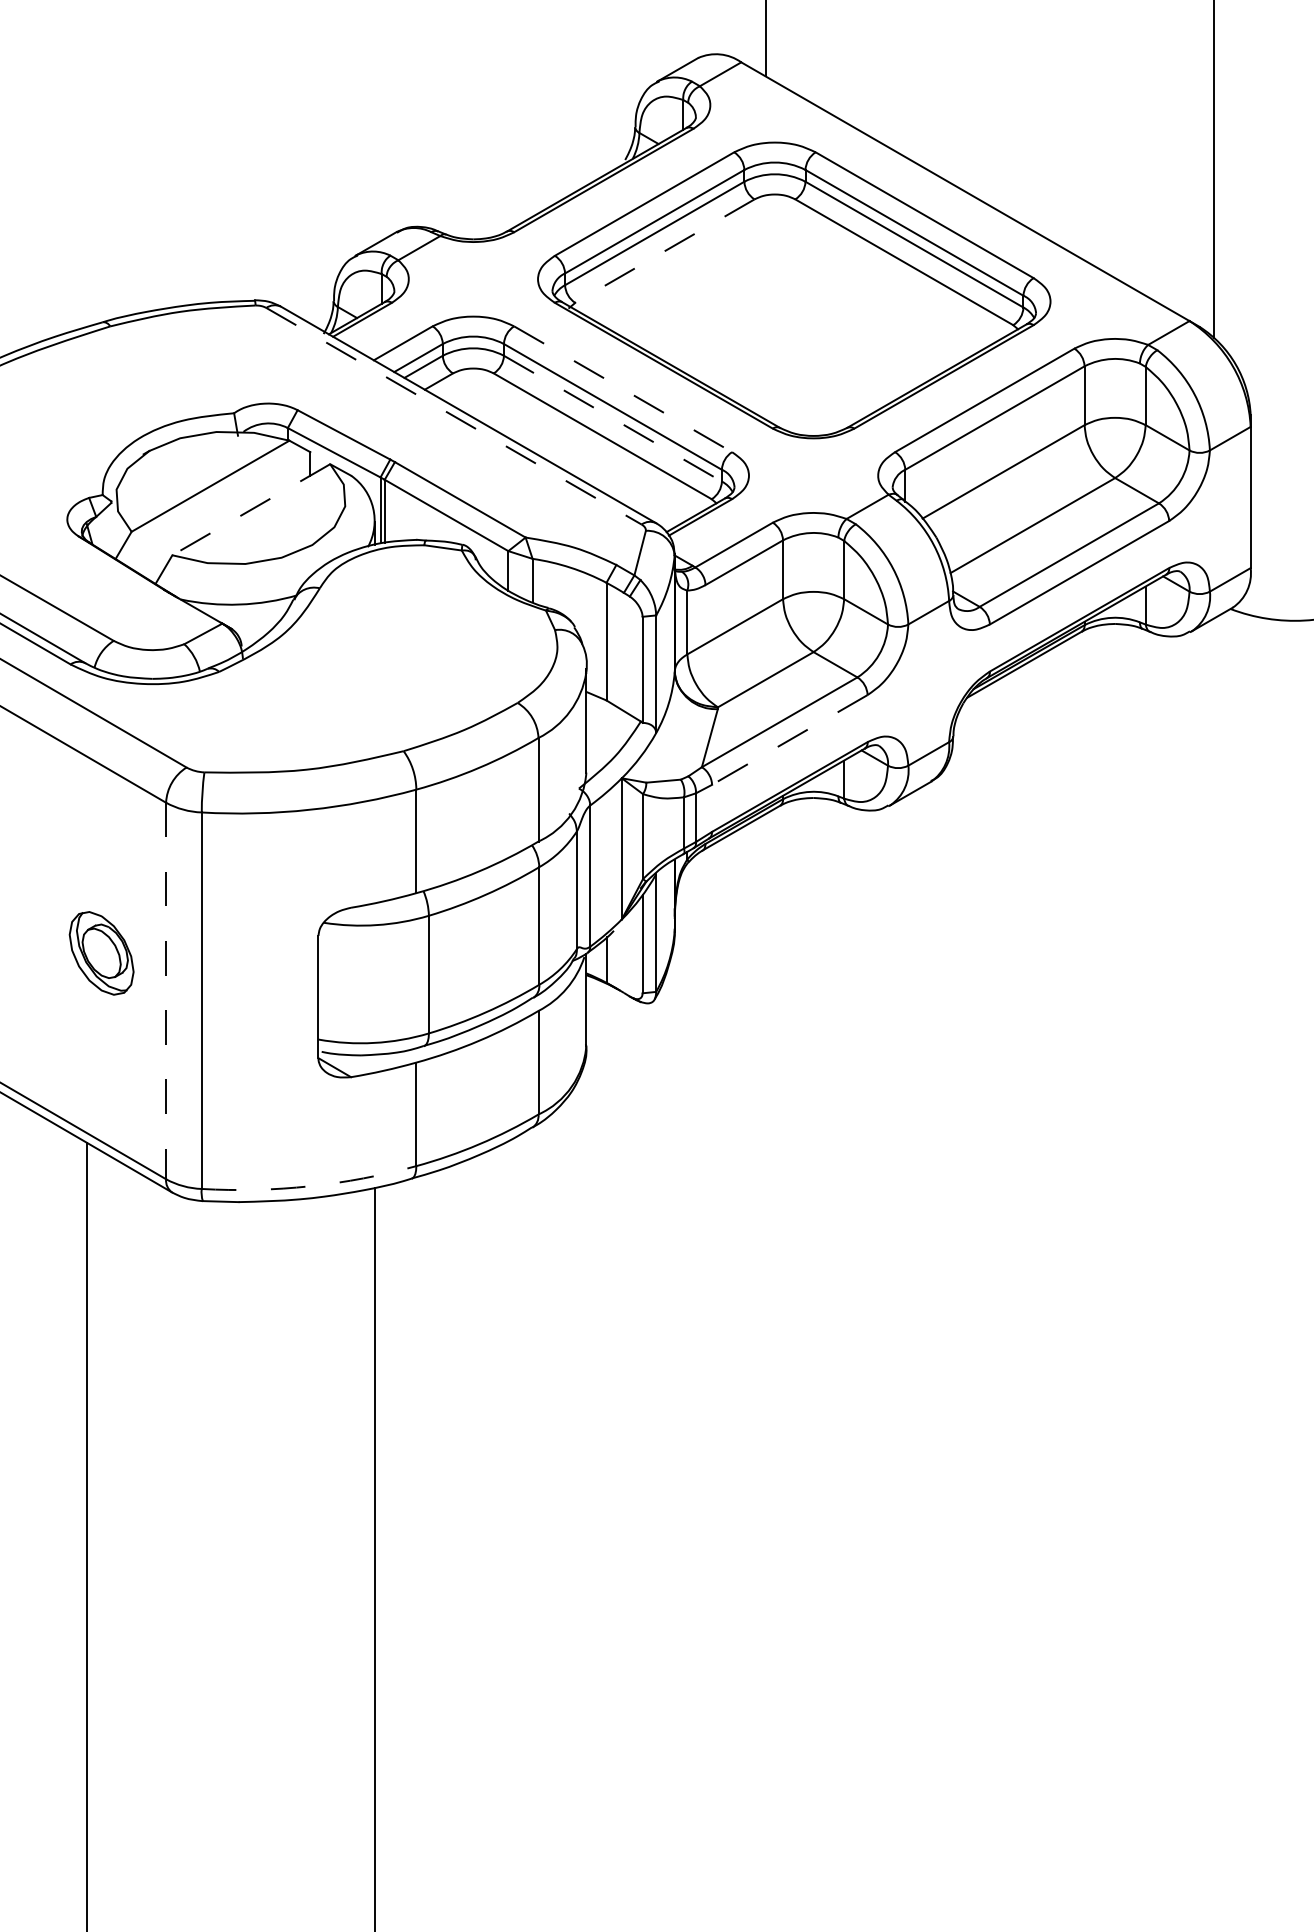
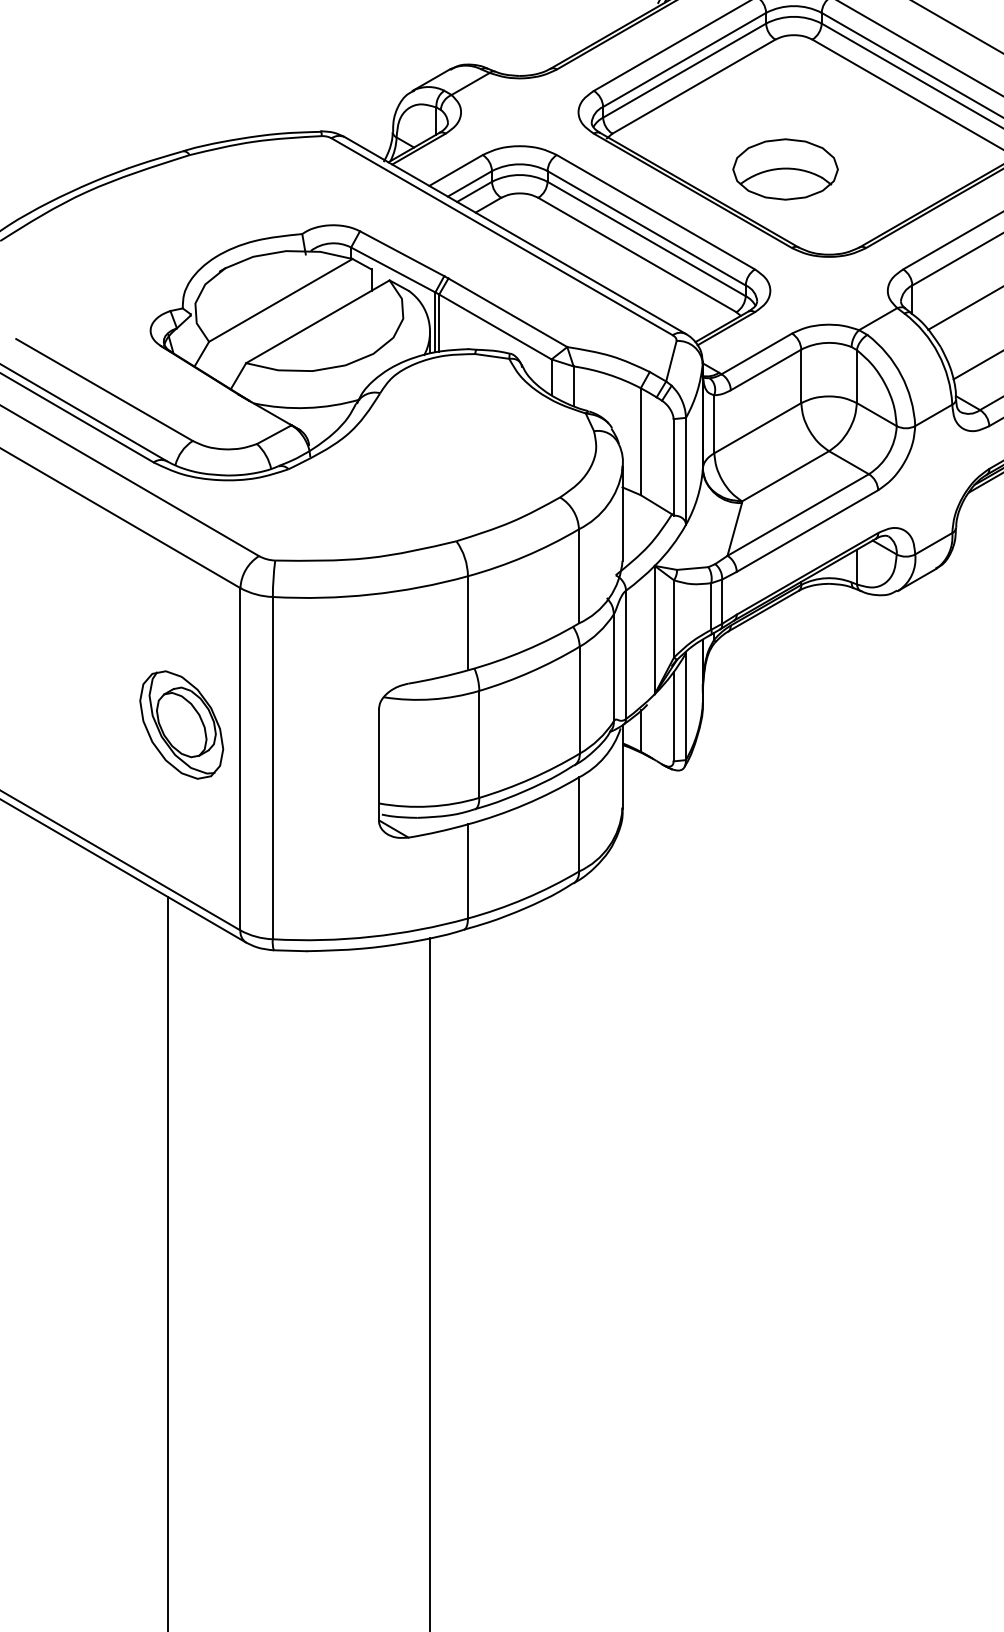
line: (664, 251) -> (693, 87), dashed -> solid
part: (765, 342) -> (785, 169), added
line: (623, 389) -> (656, 212), dashed -> solid
line: (454, 416) -> (502, 237), dashed -> solid
line: (612, 418) -> (646, 238), dashed -> solid
line: (250, 510) -> (317, 322), dashed -> solid
line: (789, 739) -> (807, 530), dashed -> solid
part: (101, 953) -> (181, 725), size x1.43
line: (166, 991) -> (240, 759), dashed -> solid
arc: (310, 1186) -> (371, 937), dashed -> solid

